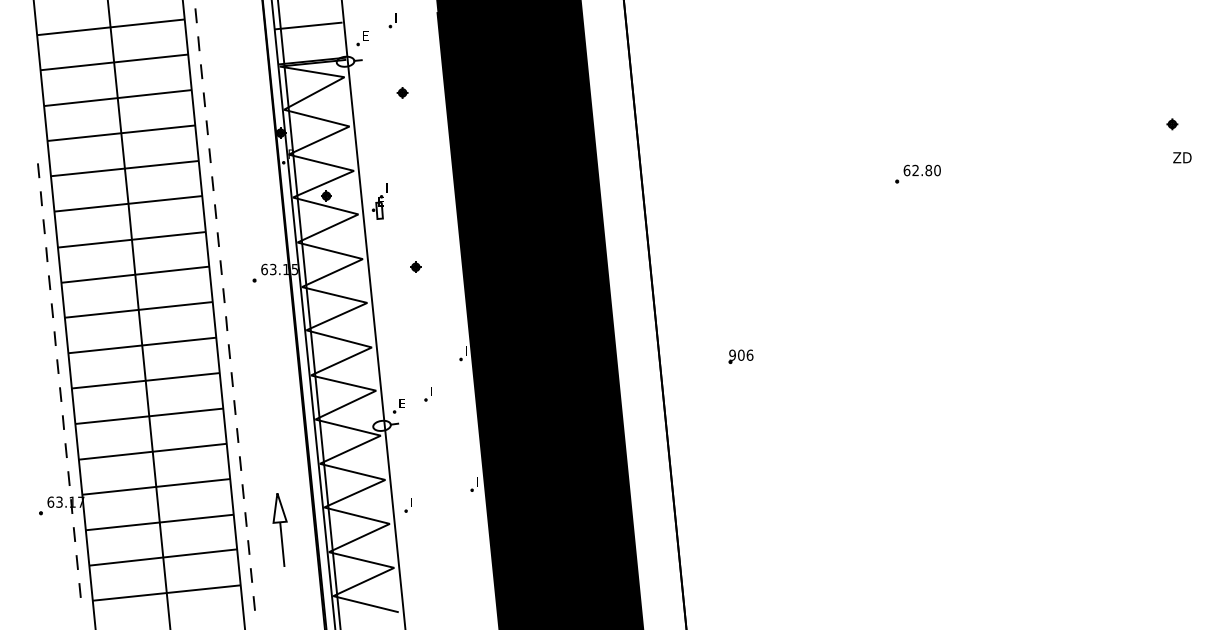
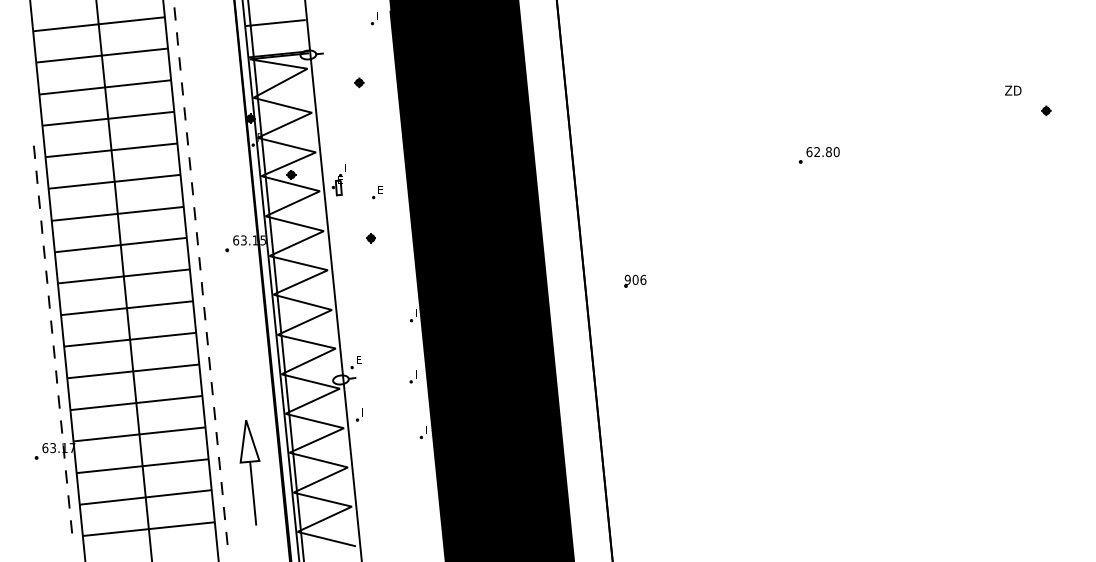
part: (391, 20) -> (373, 18), moved
part: (362, 38) -> (377, 192), moved
text: (1182, 157) -> (1013, 90), moved
part: (741, 355) -> (635, 280), moved
part: (427, 393) -> (412, 376), moved
part: (408, 504) -> (359, 414), moved
part: (279, 529) -> (249, 472), size x1.6

